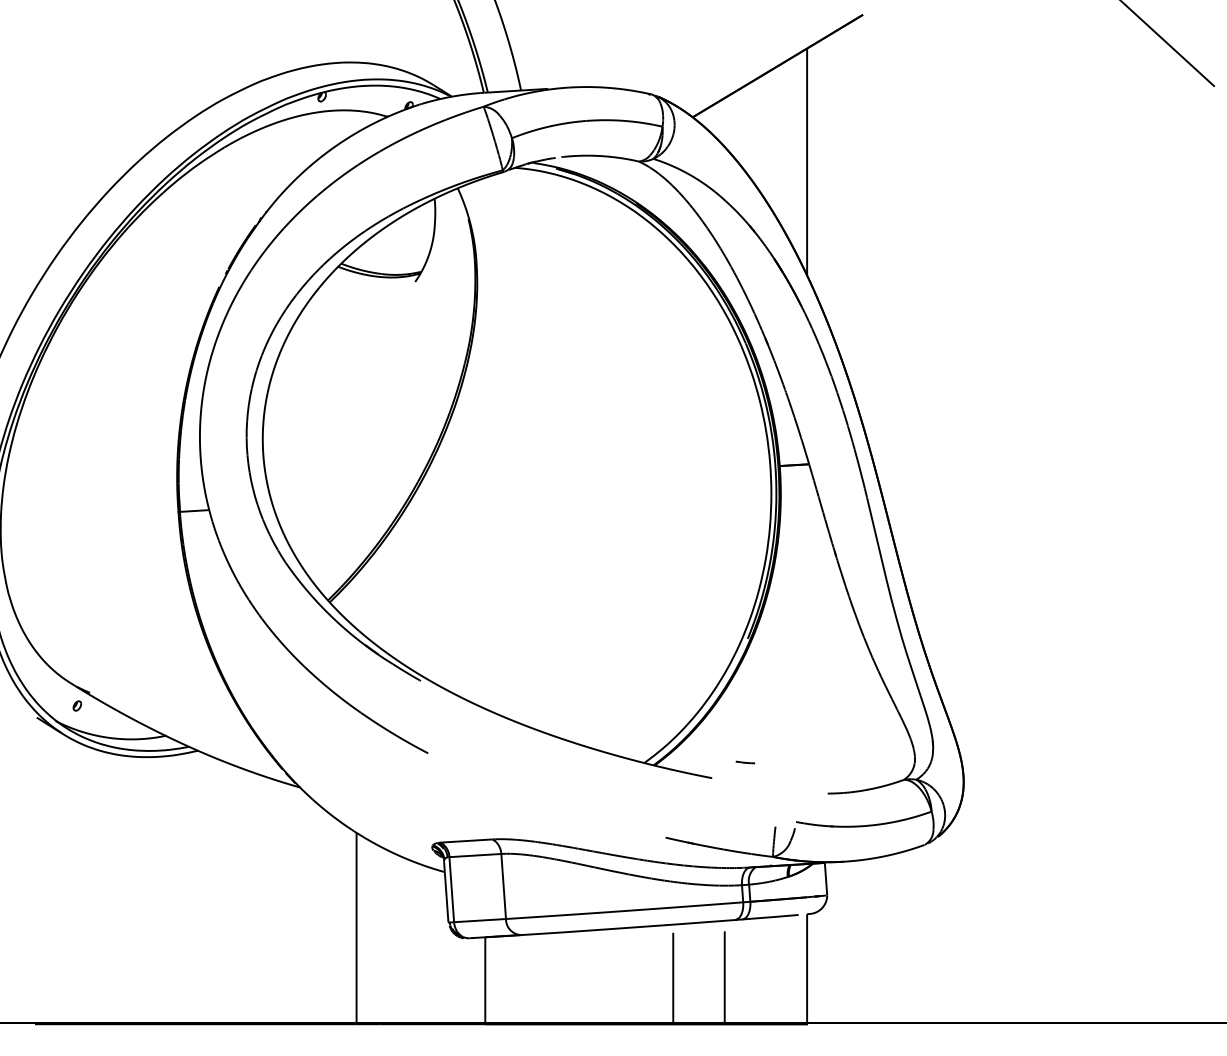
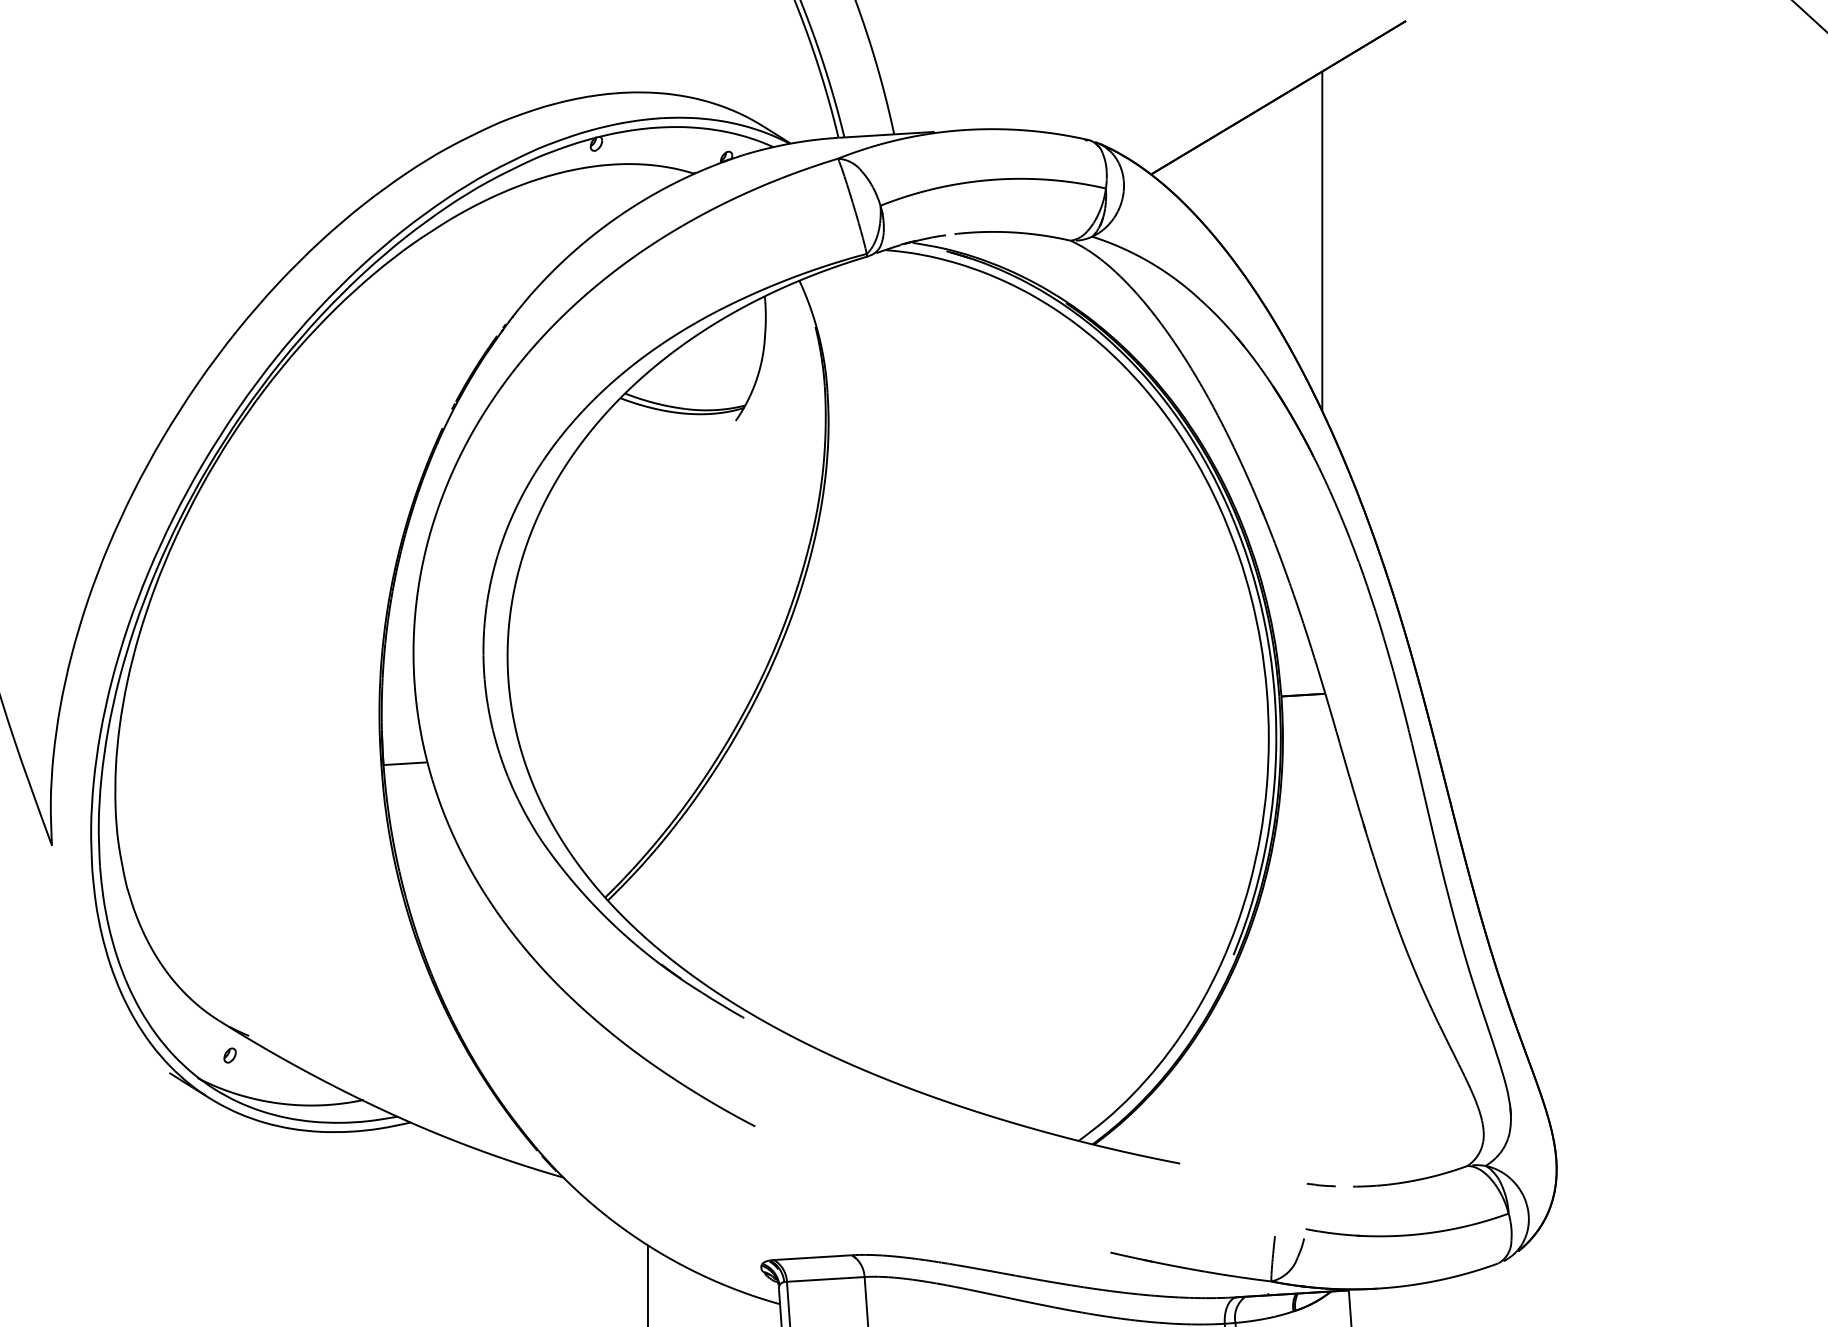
line: (745, 762) -> (1321, 1185), moved

